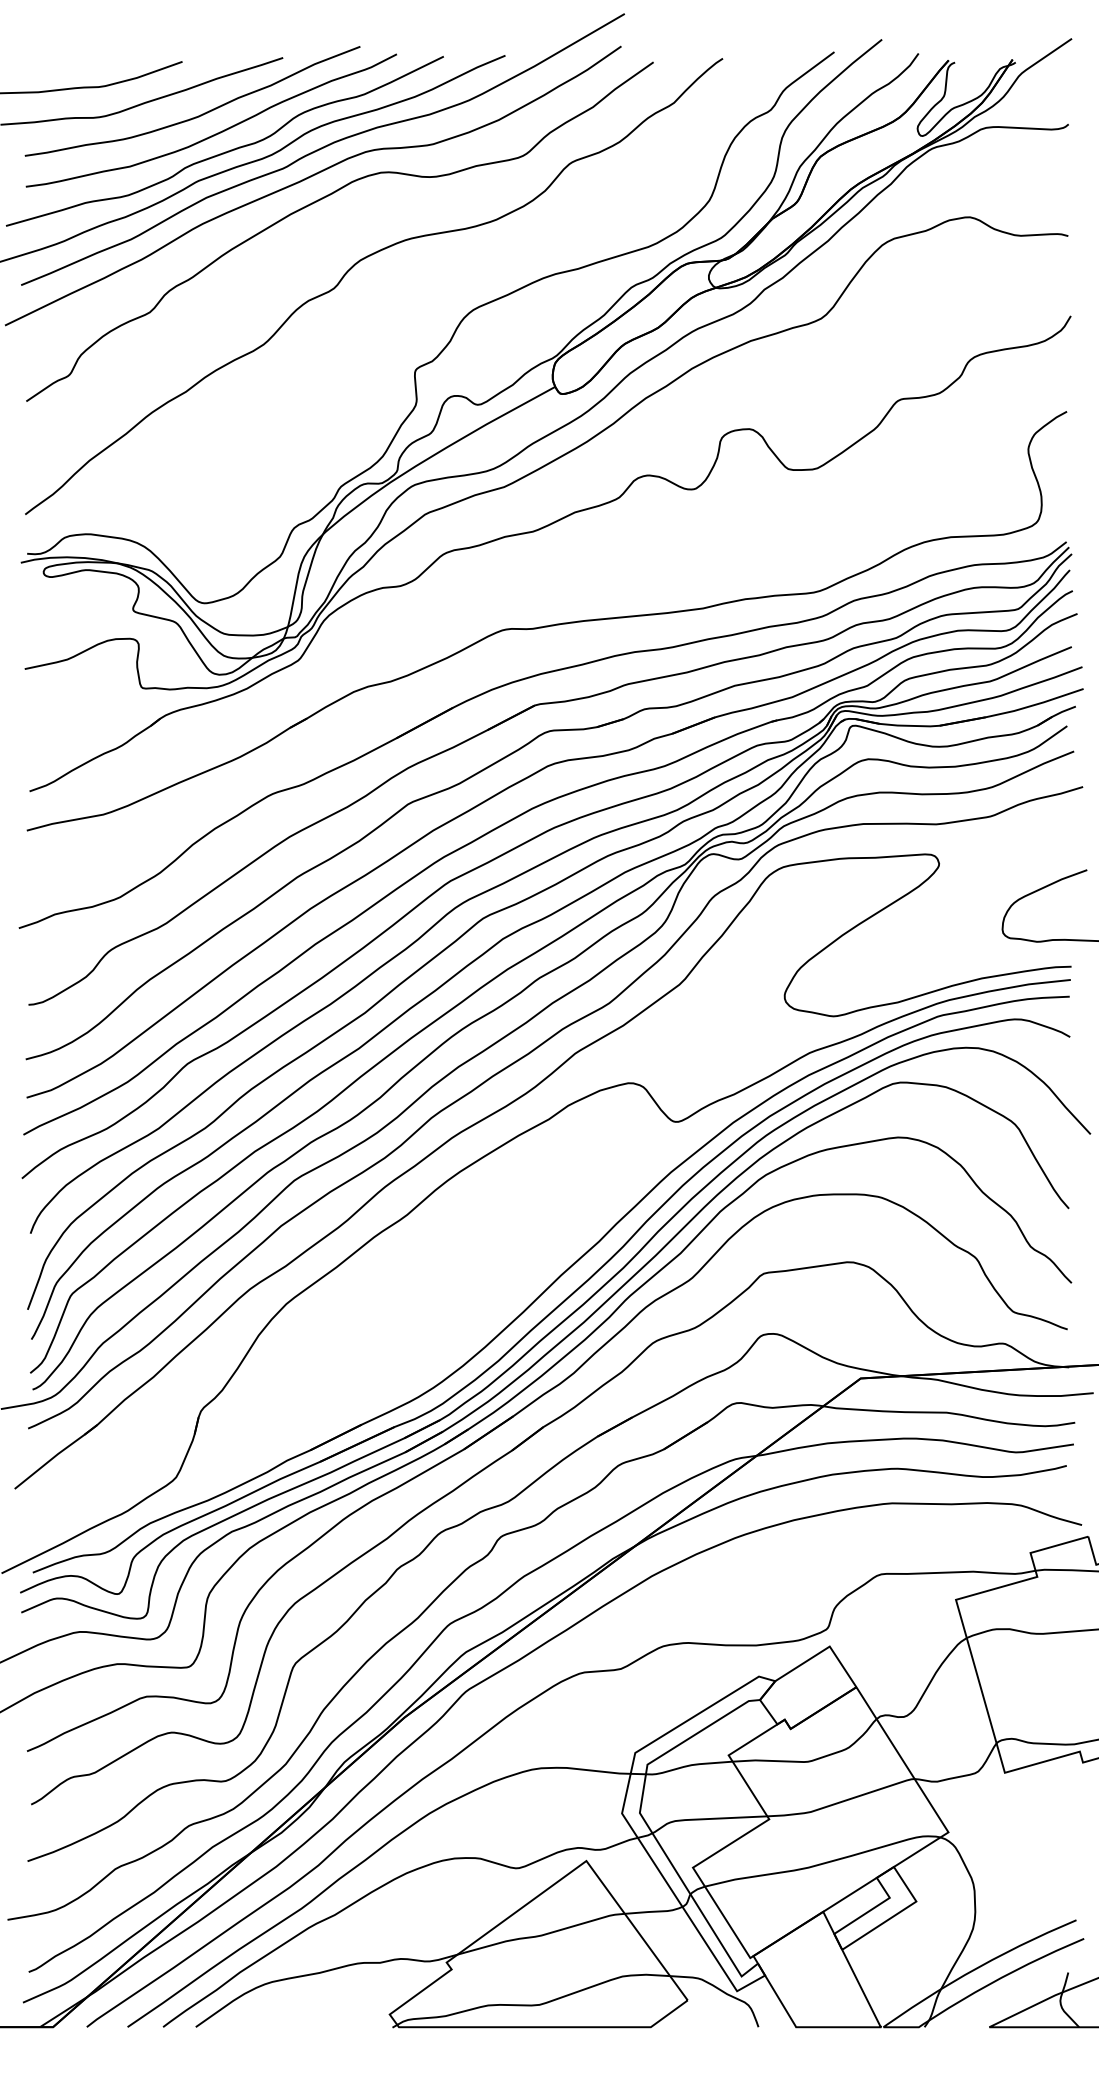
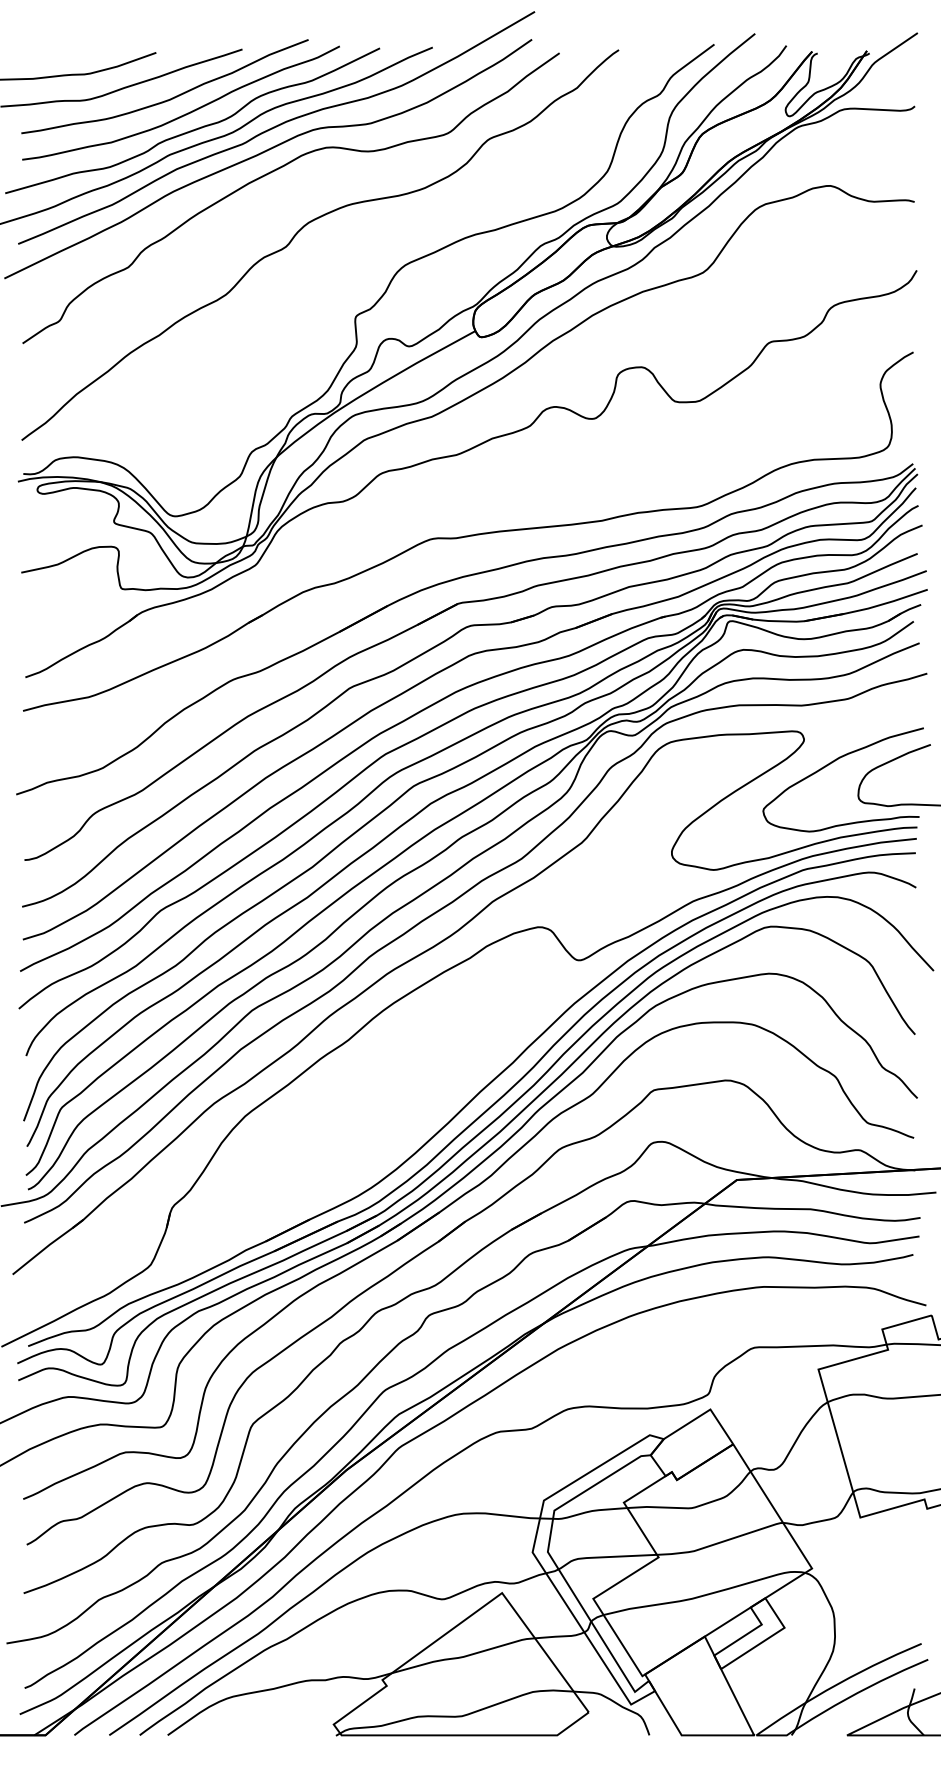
curve: (974, 890) -> (834, 762), added

